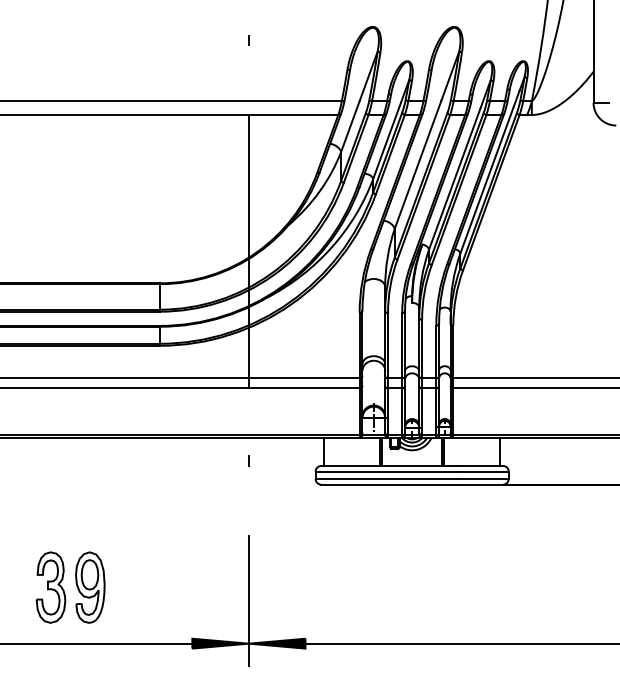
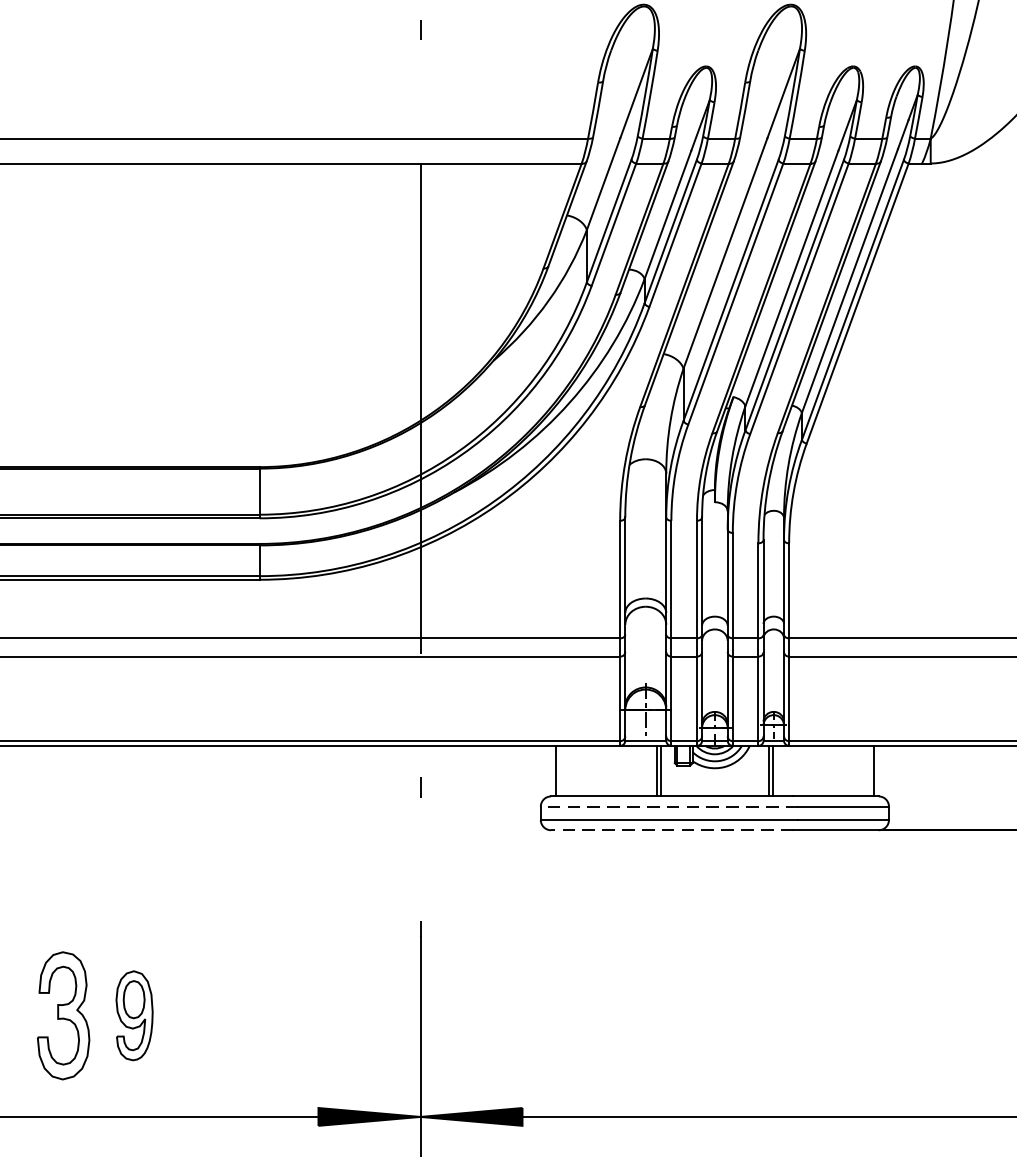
line: (386, 471) -> (668, 806), solid -> dashed
line: (388, 484) -> (672, 829), solid -> dashed
part: (90, 587) -> (134, 1015), size x0.7

